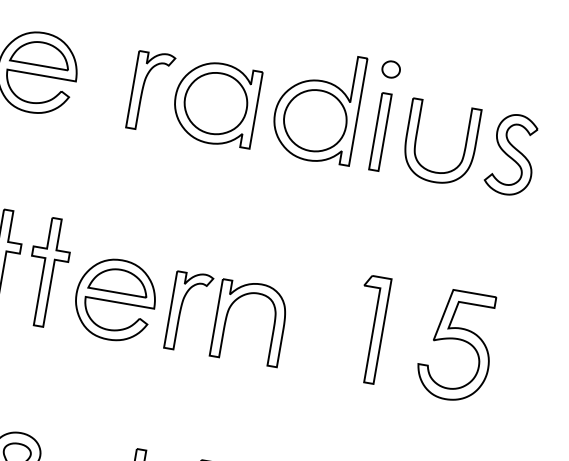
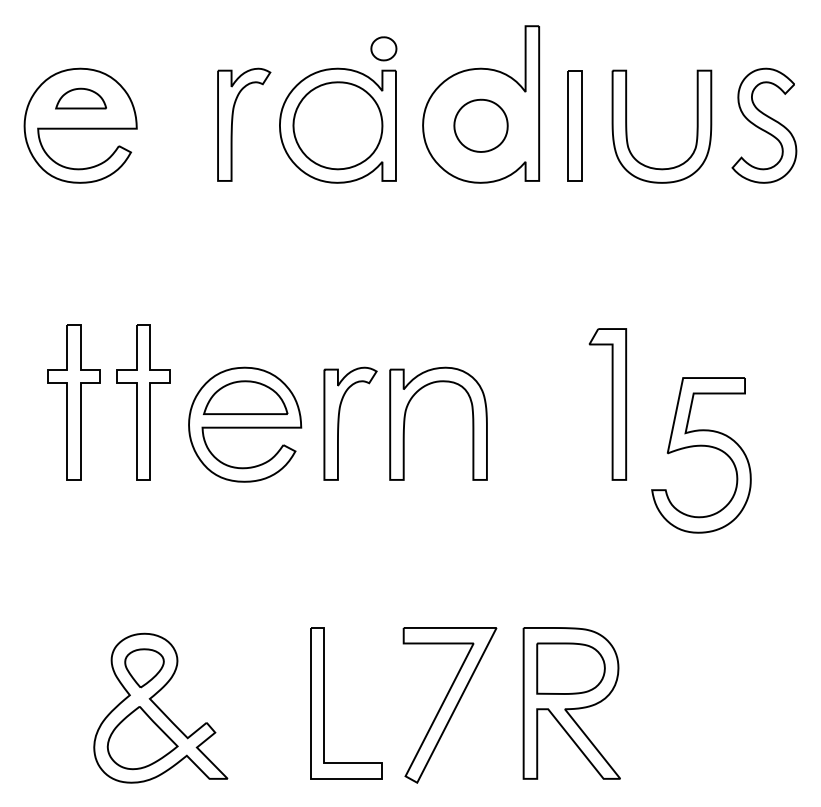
part: (40, 53) -> (80, 98), size x0.6
part: (390, 69) -> (383, 48), moved
part: (314, 120) -> (480, 125), size x0.6
part: (457, 339) -> (701, 446), moved

